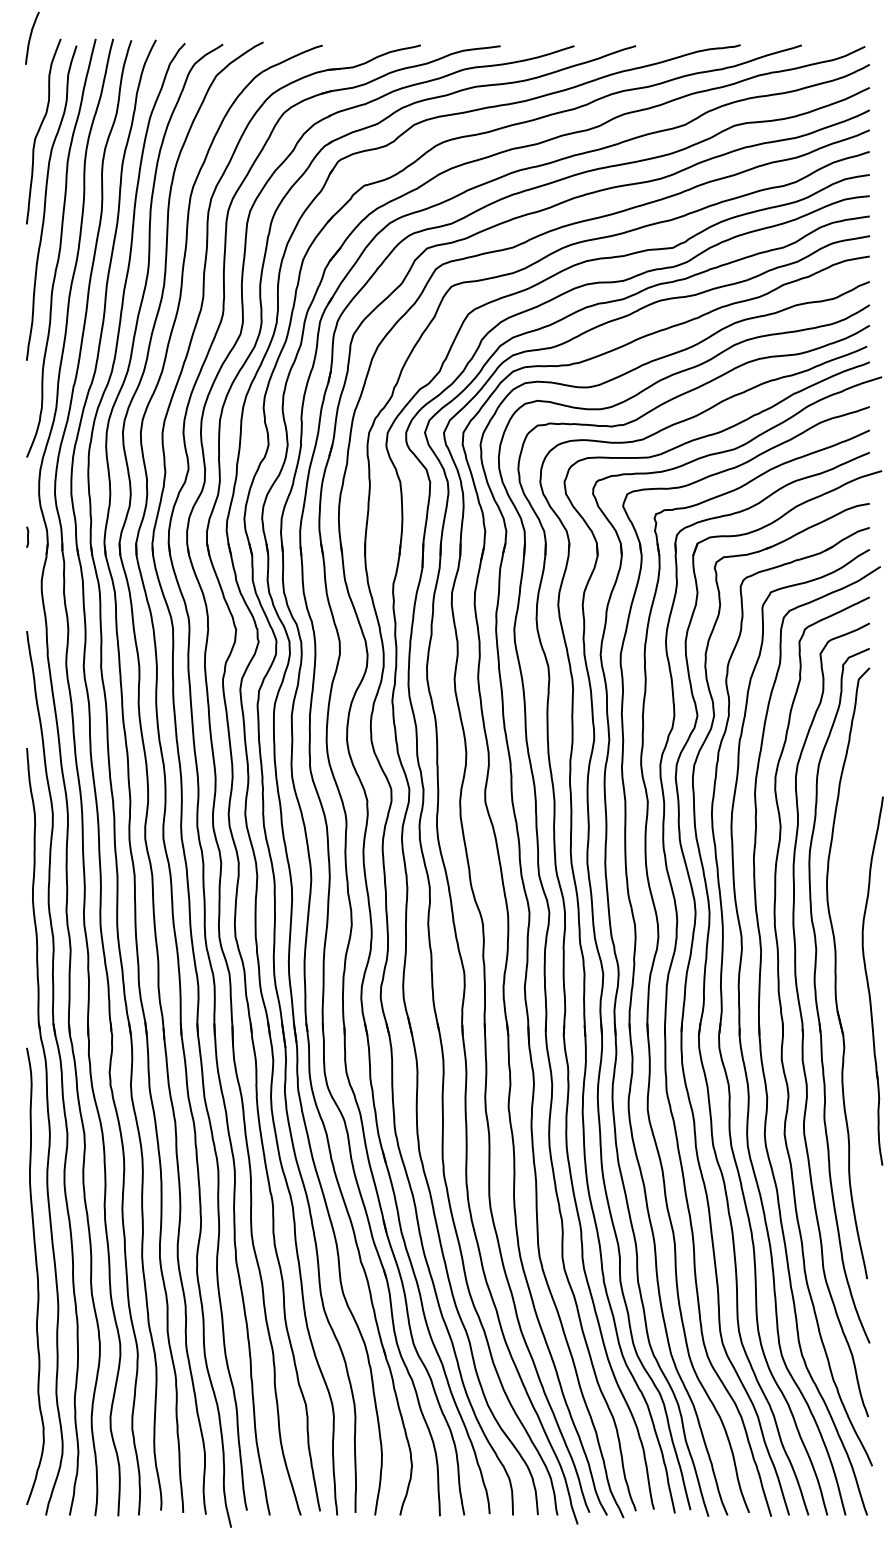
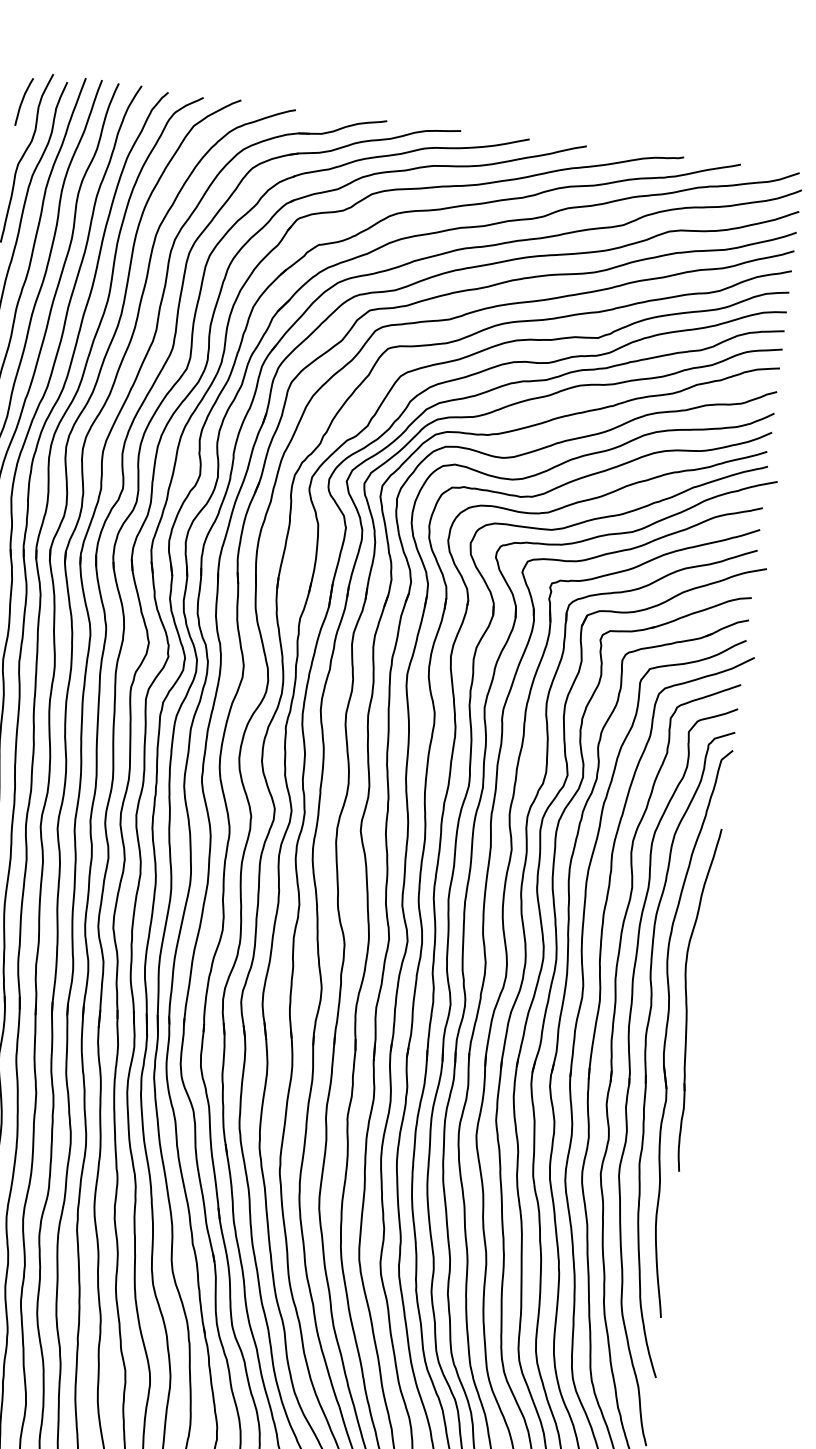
curve: (31, 37) -> (23, 101), moved
part: (872, 980) -> (691, 998), moved

